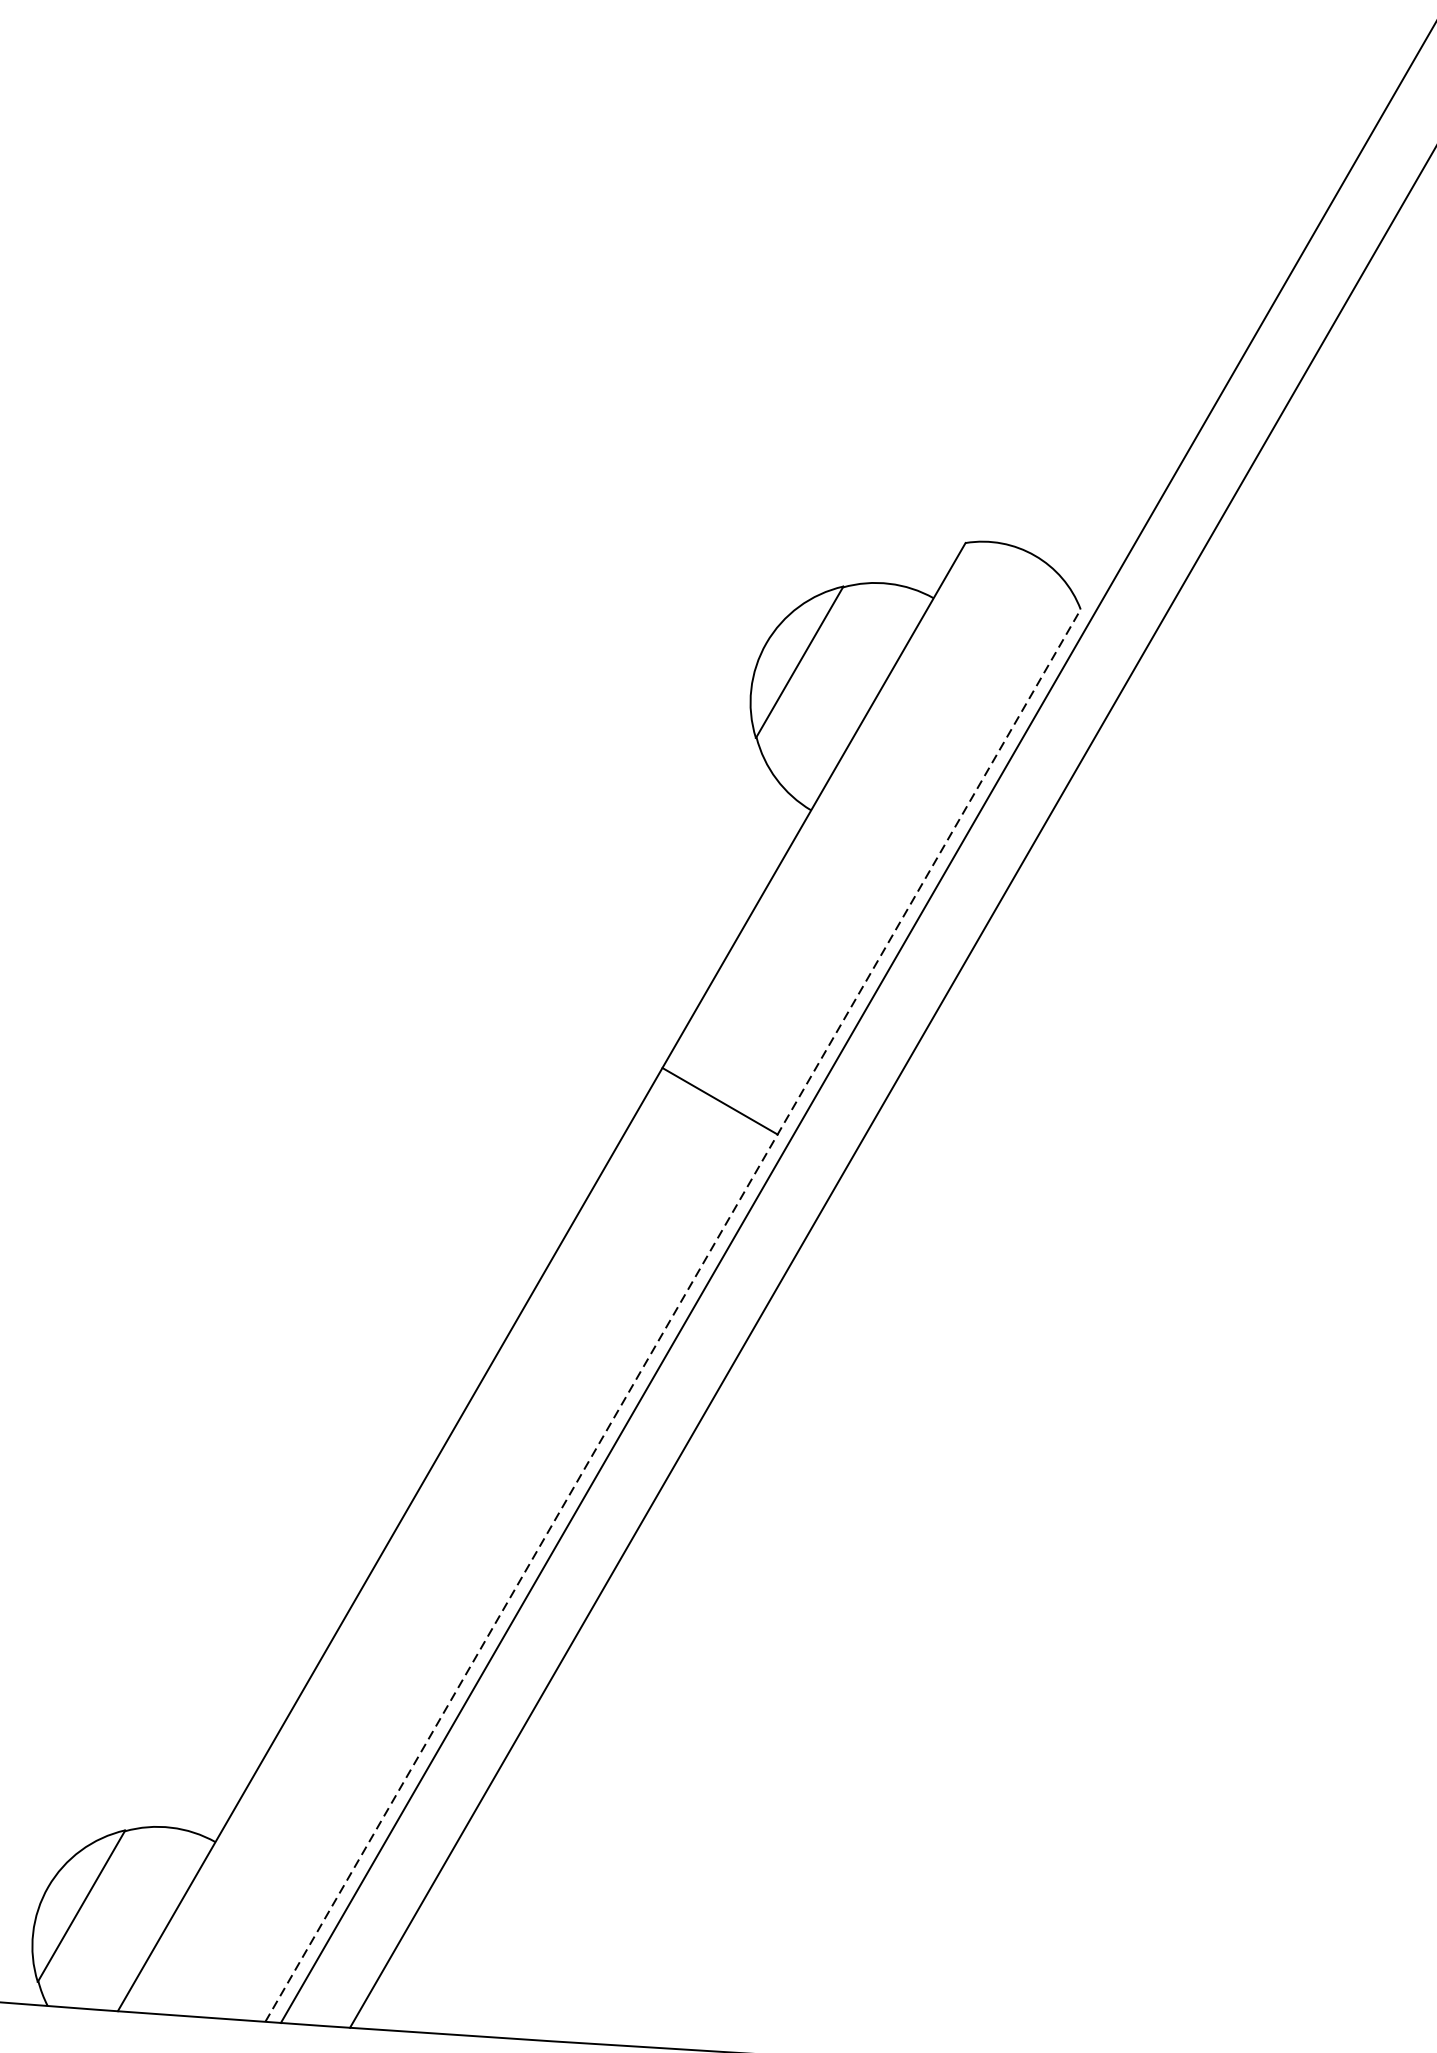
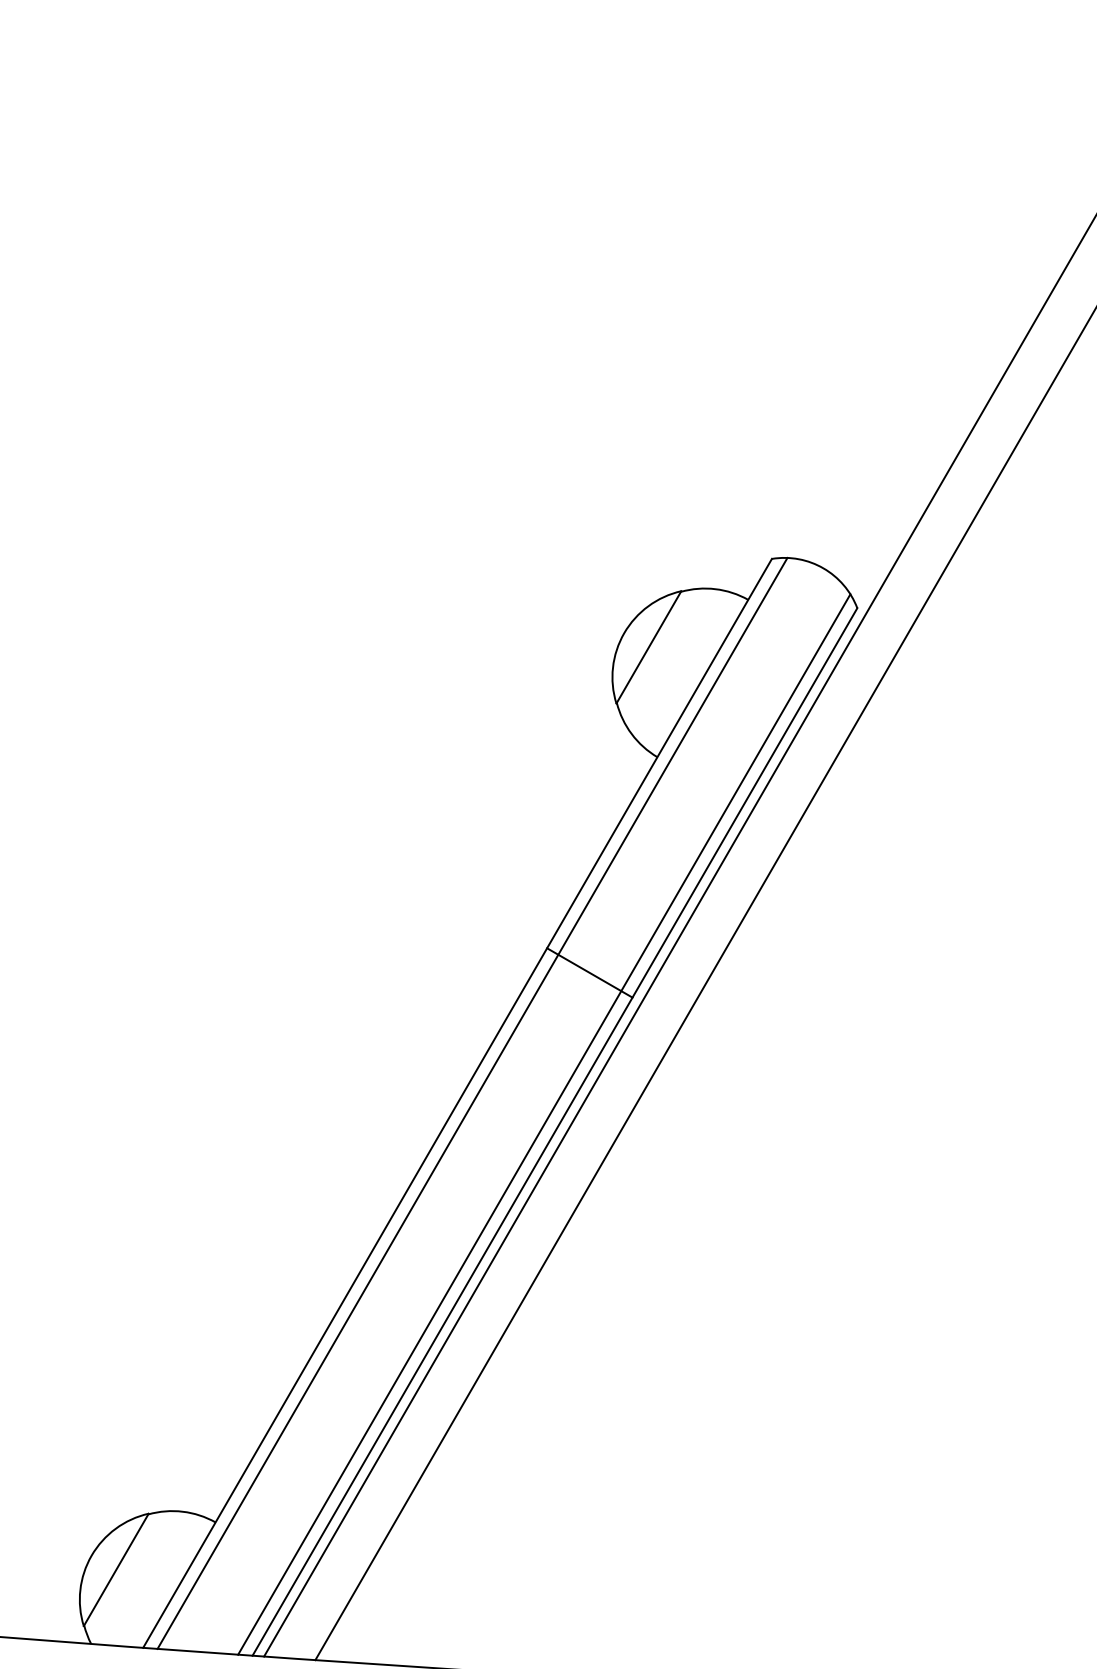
line: (561, 1275) -> (472, 1102), added
line: (658, 1305) -> (544, 1124), added
line: (672, 1315) -> (554, 1131), dashed -> solid

